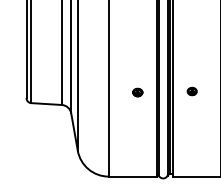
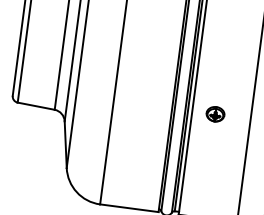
part: (191, 91) -> (214, 114), size x1.6
part: (137, 92) -> (148, 106), removed

